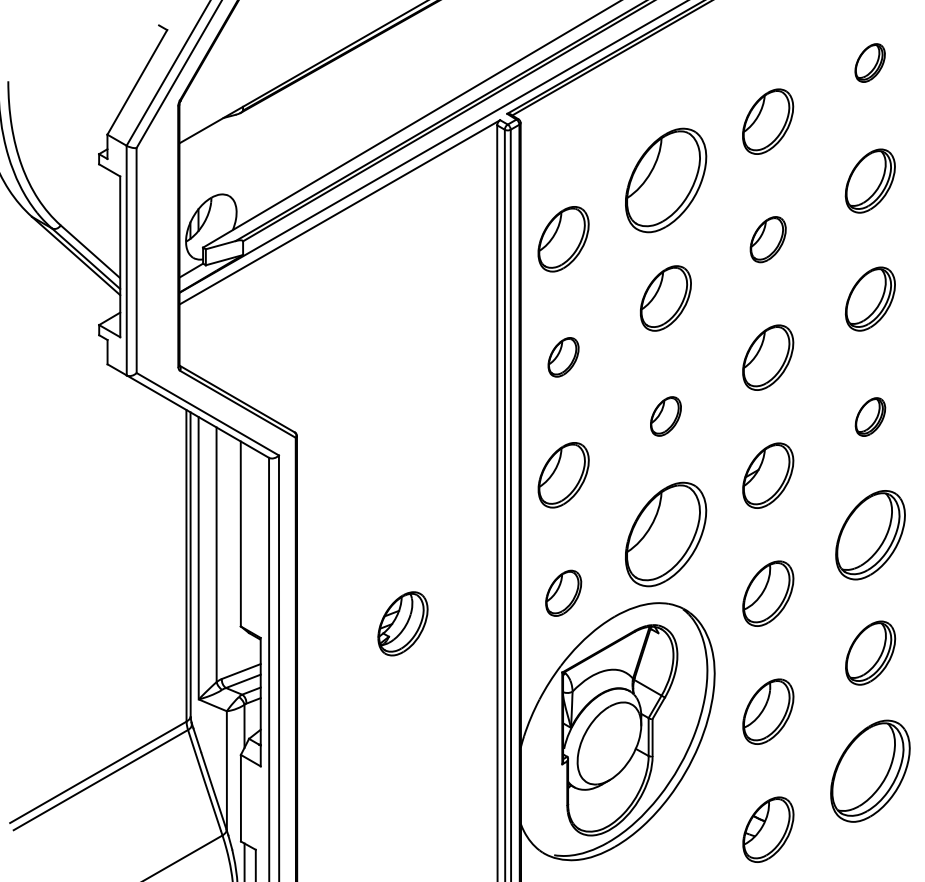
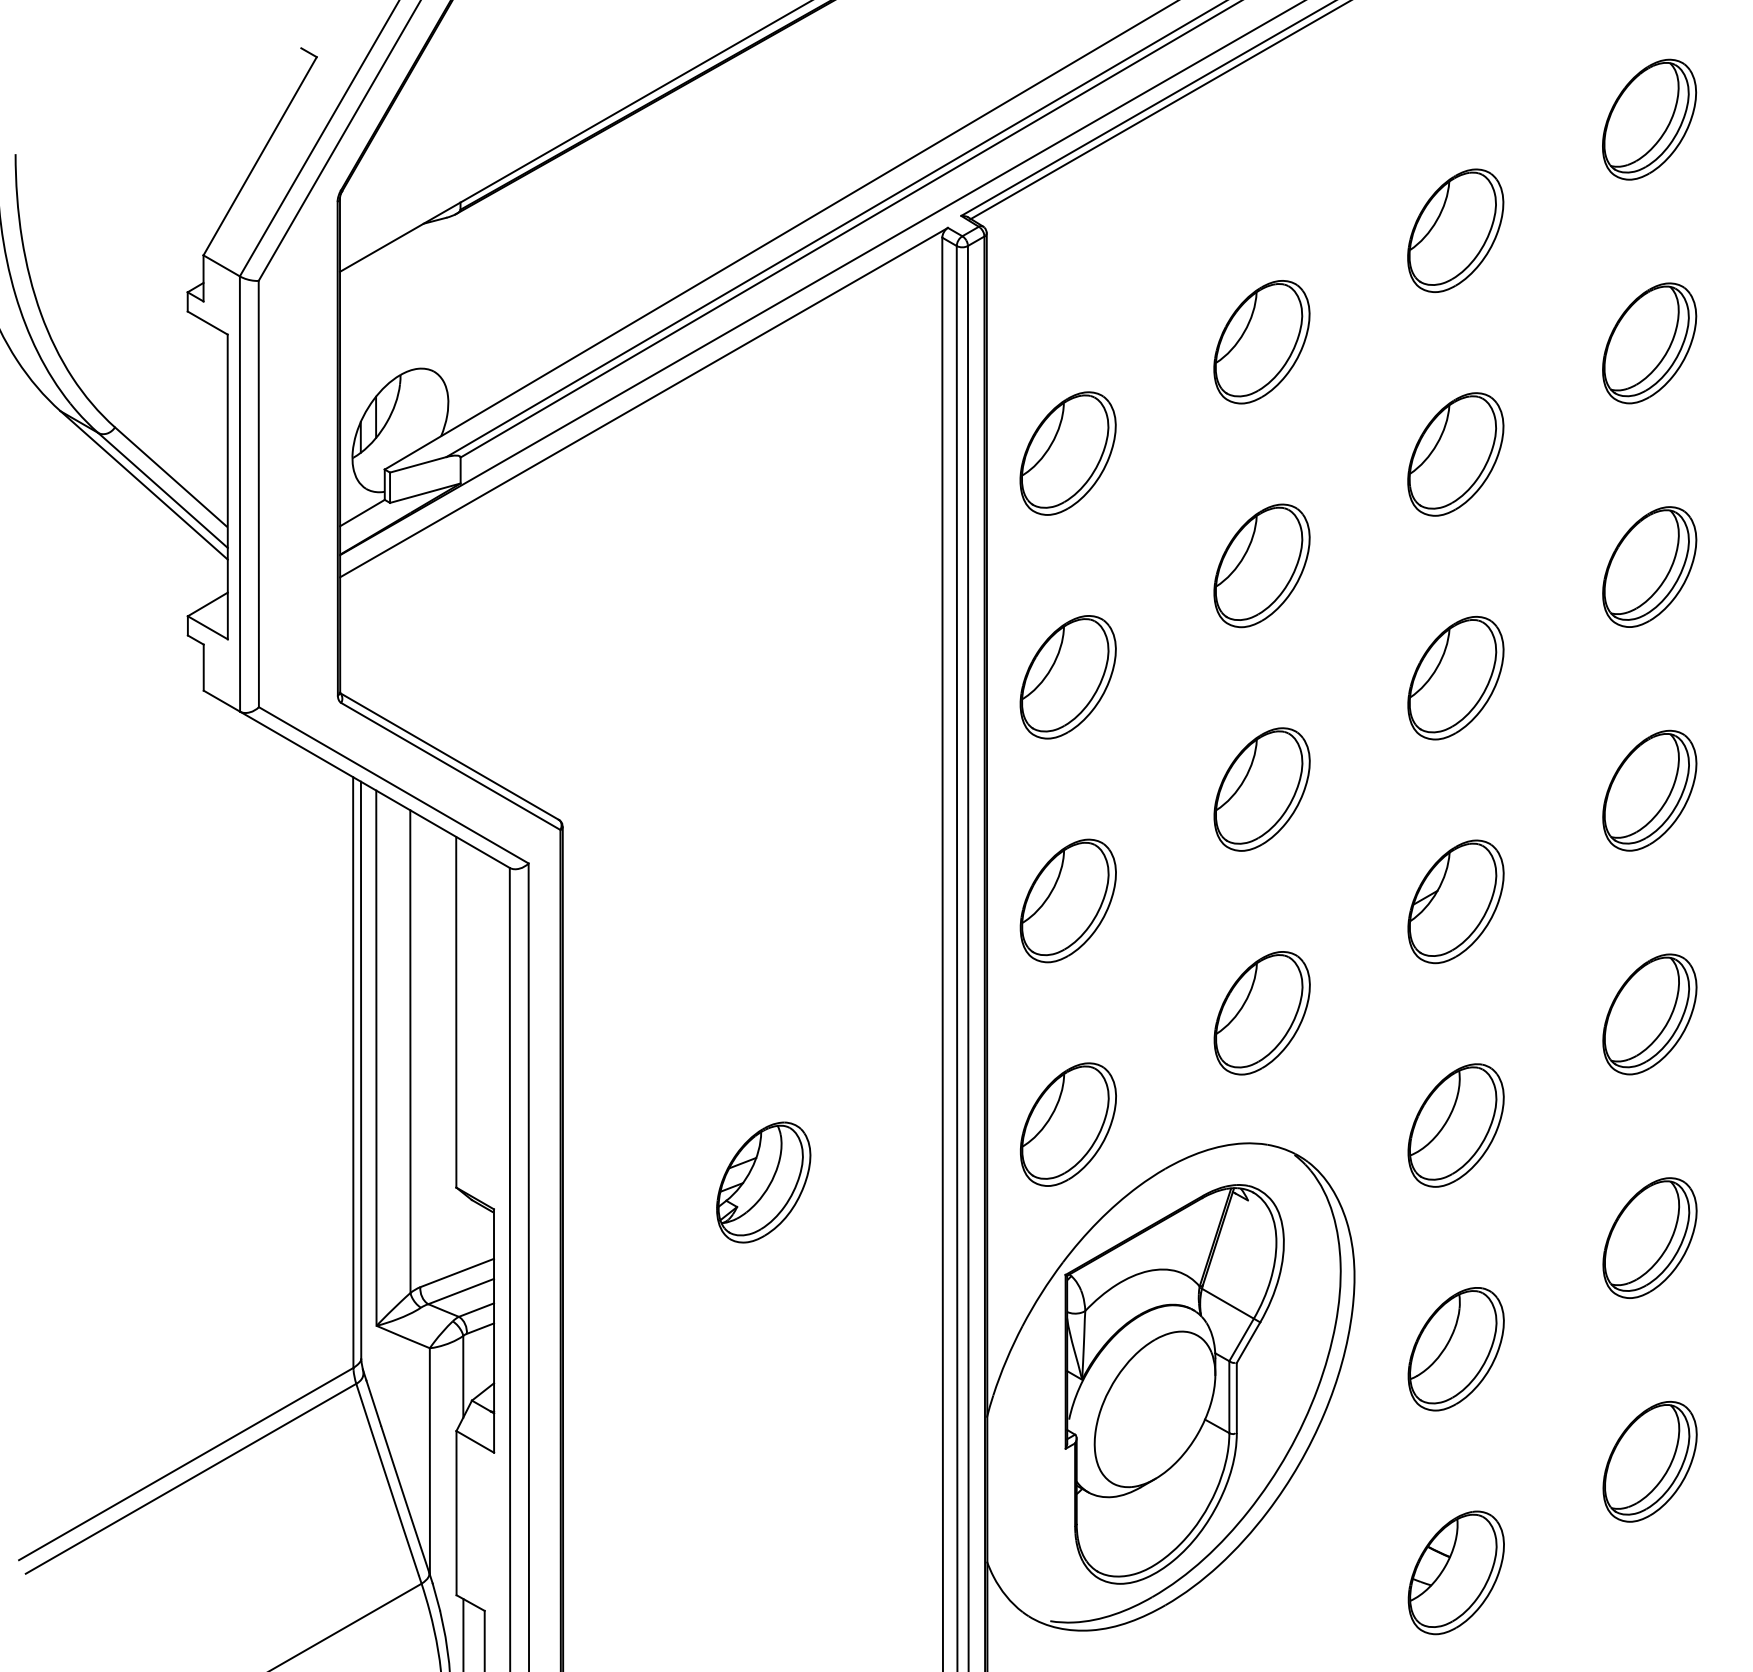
part: (869, 62) -> (1647, 118), size x1.67
part: (665, 180) -> (1261, 342), size x0.62
part: (768, 239) -> (1456, 454), size x1.43
part: (563, 357) -> (1067, 677), size x1.67
part: (665, 416) -> (1261, 789), size x1.67
part: (870, 416) -> (1649, 789), size x1.67
part: (665, 534) -> (1261, 1013), size x0.62
part: (870, 534) -> (1649, 1013), size x0.71
part: (563, 593) -> (1067, 1125), size x1.43
part: (870, 770) -> (1649, 1460), size x0.62

